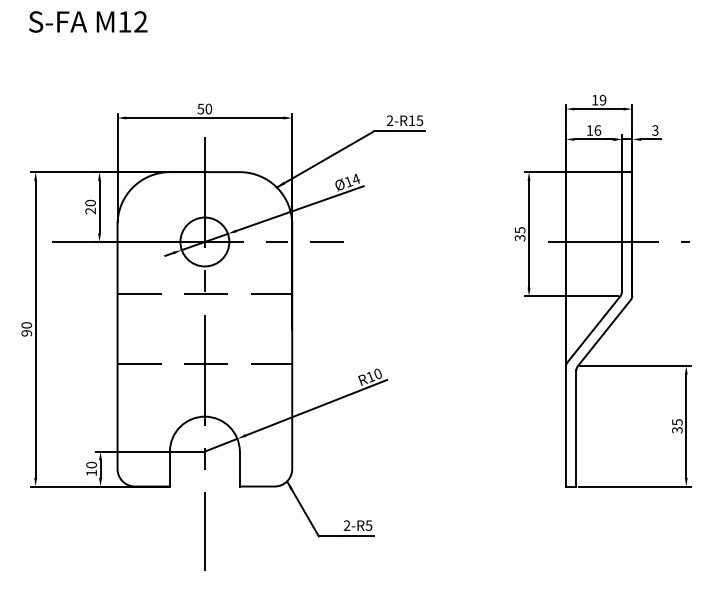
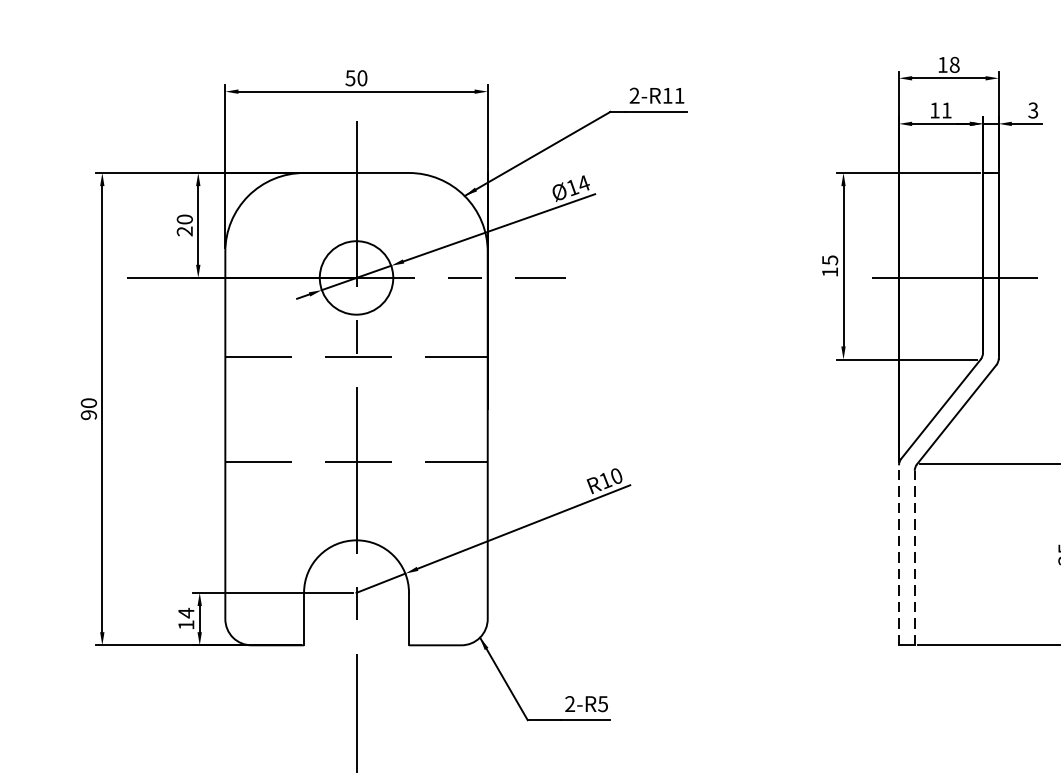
text: (602, 100) -> (953, 65), 19 -> 18
text: (419, 120) -> (678, 95), R15 -> R11
text: (597, 130) -> (946, 110), 16 -> 11
text: (519, 238) -> (829, 272), 35 -> 15
line: (565, 426) -> (898, 555), solid -> dashed
line: (576, 427) -> (914, 556), solid -> dashed
text: (91, 464) -> (186, 612), 10 -> 14

